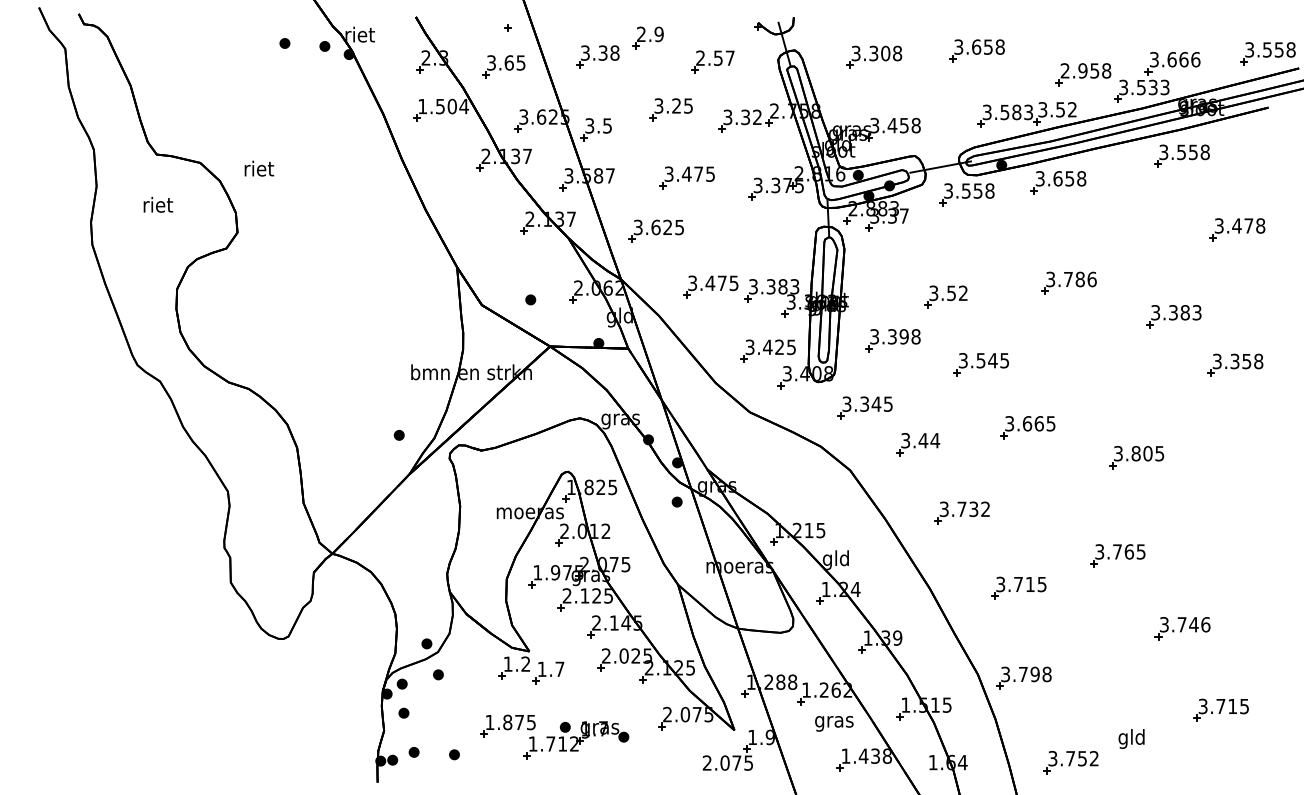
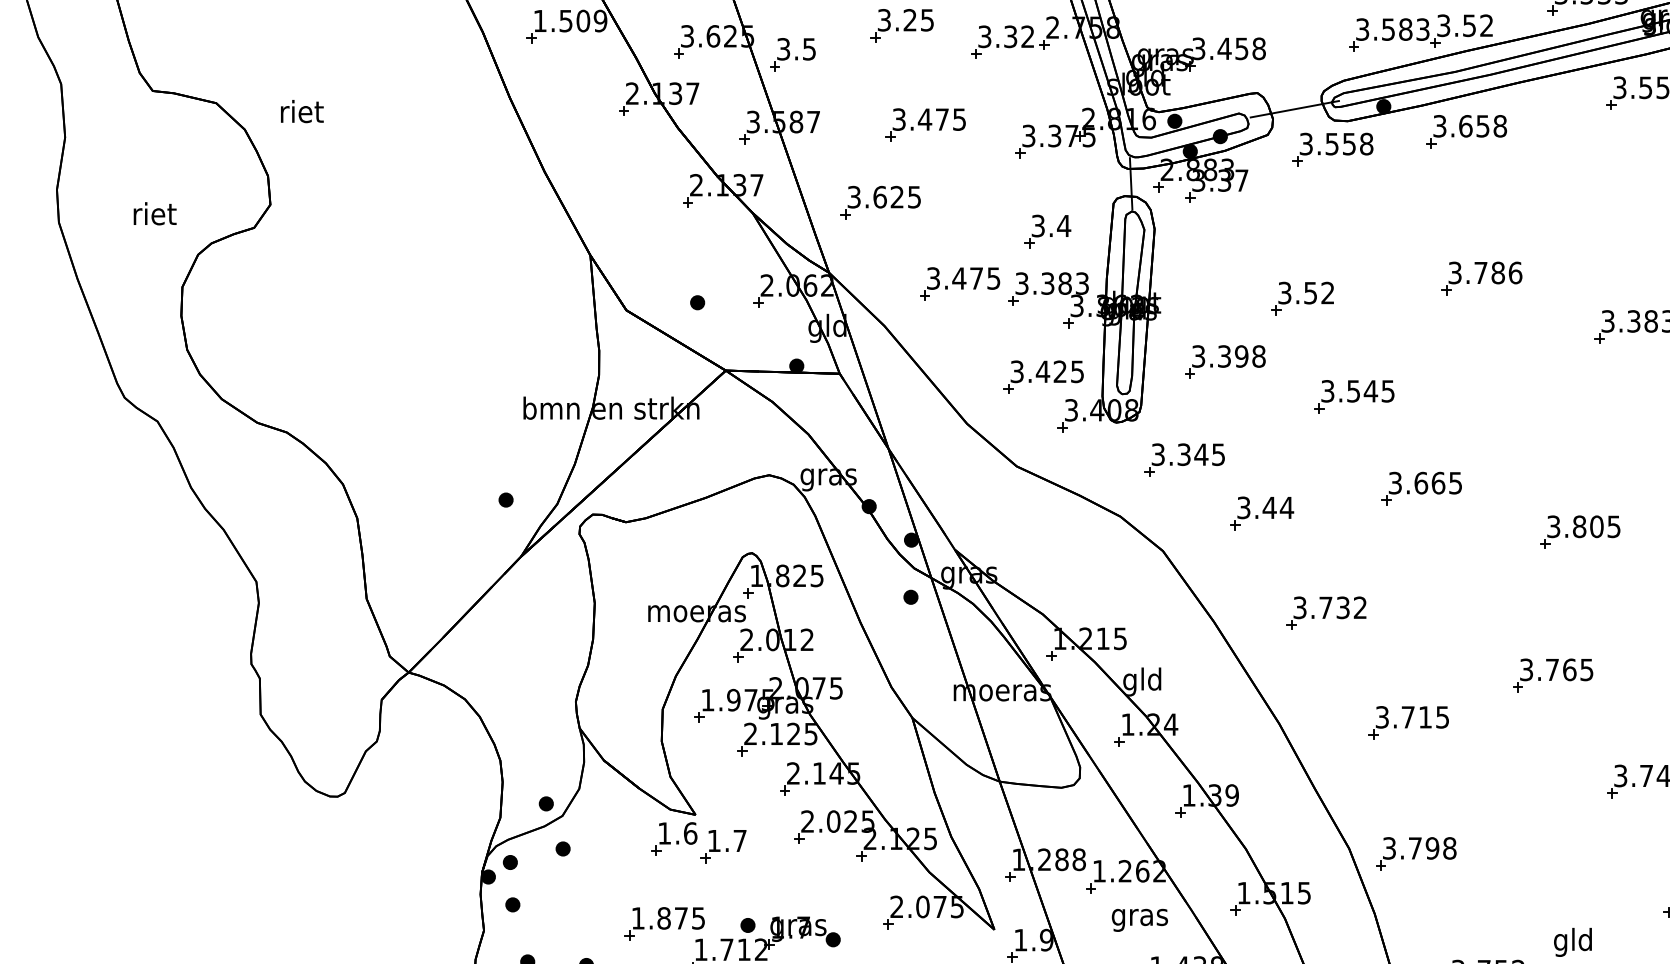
text: (463, 106) -> (599, 20), 1.504 -> 1.509
text: (158, 204) -> (155, 213), moved
part: (771, 250) -> (1048, 230), added
text: (525, 663) -> (689, 832), 1.2 -> 1.6

